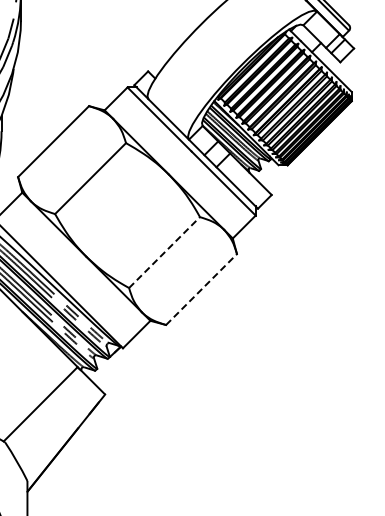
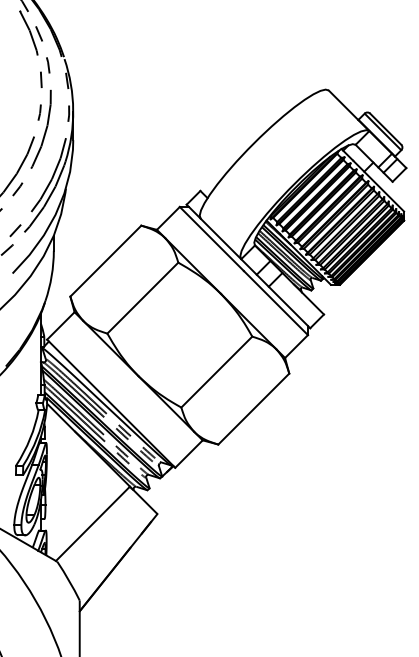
line: (165, 251) -> (217, 371), dashed -> solid
line: (202, 288) -> (254, 408), dashed -> solid

